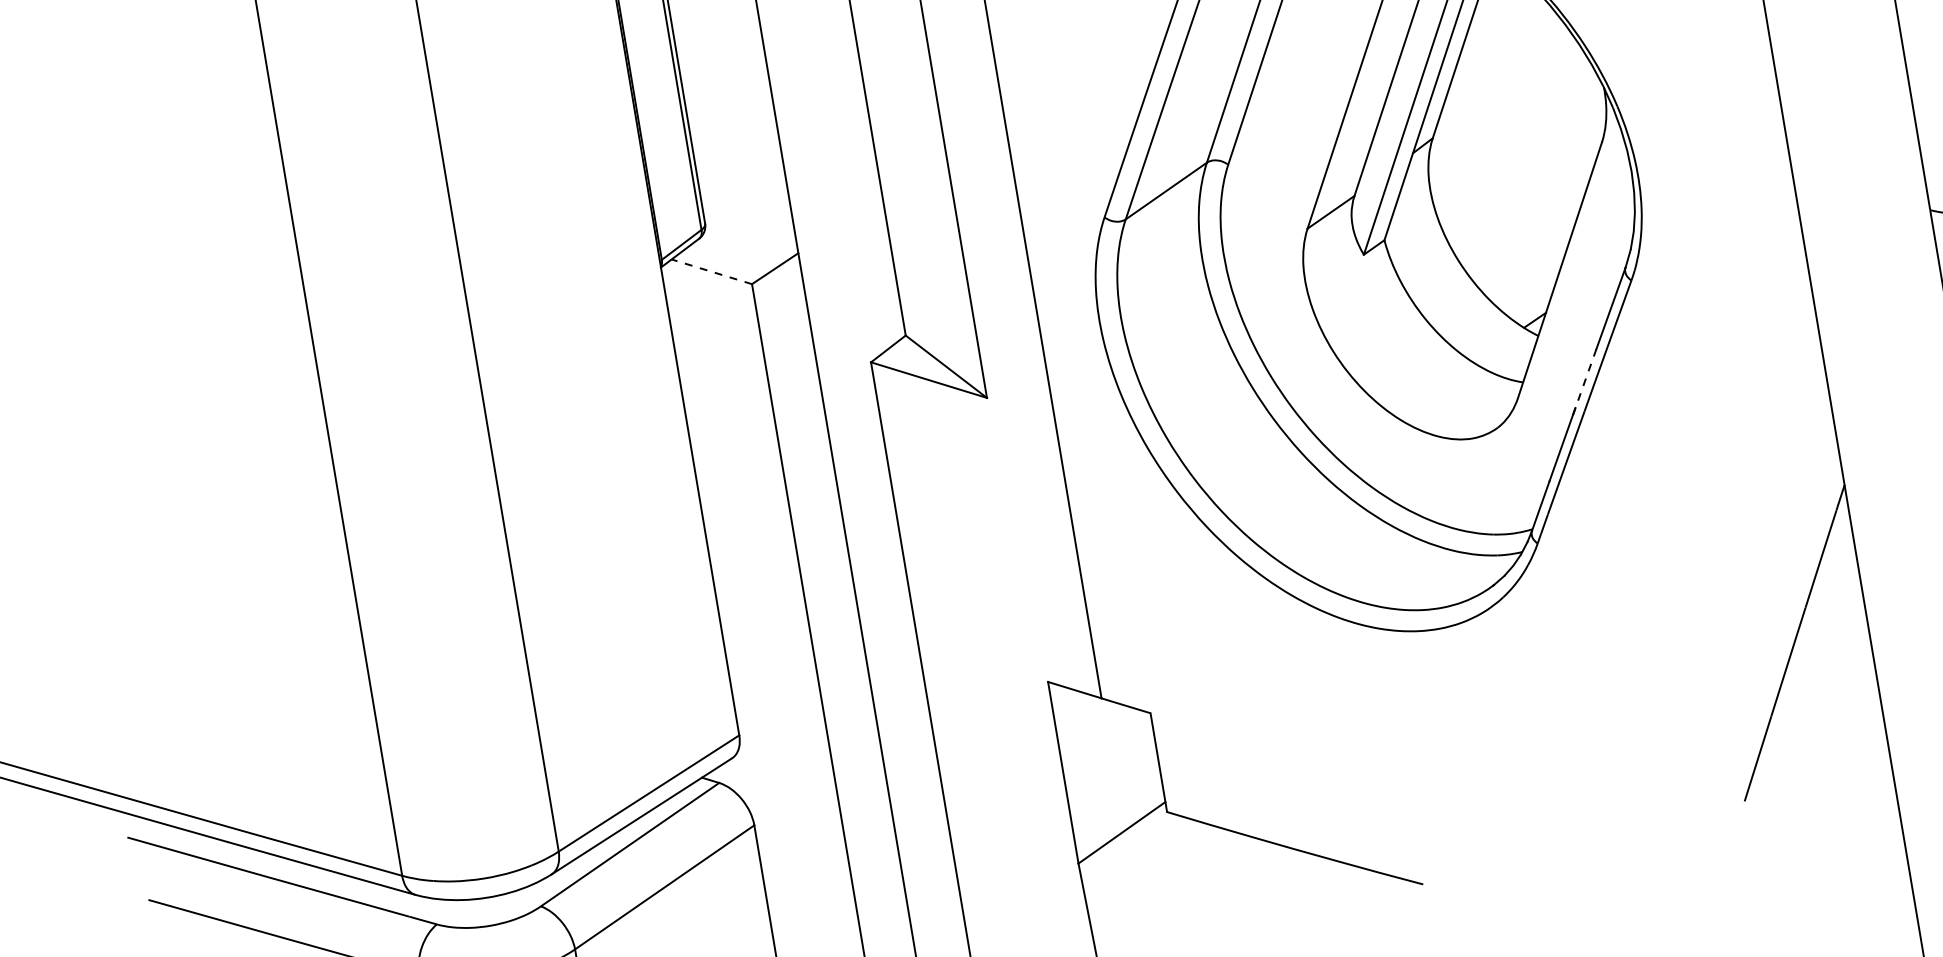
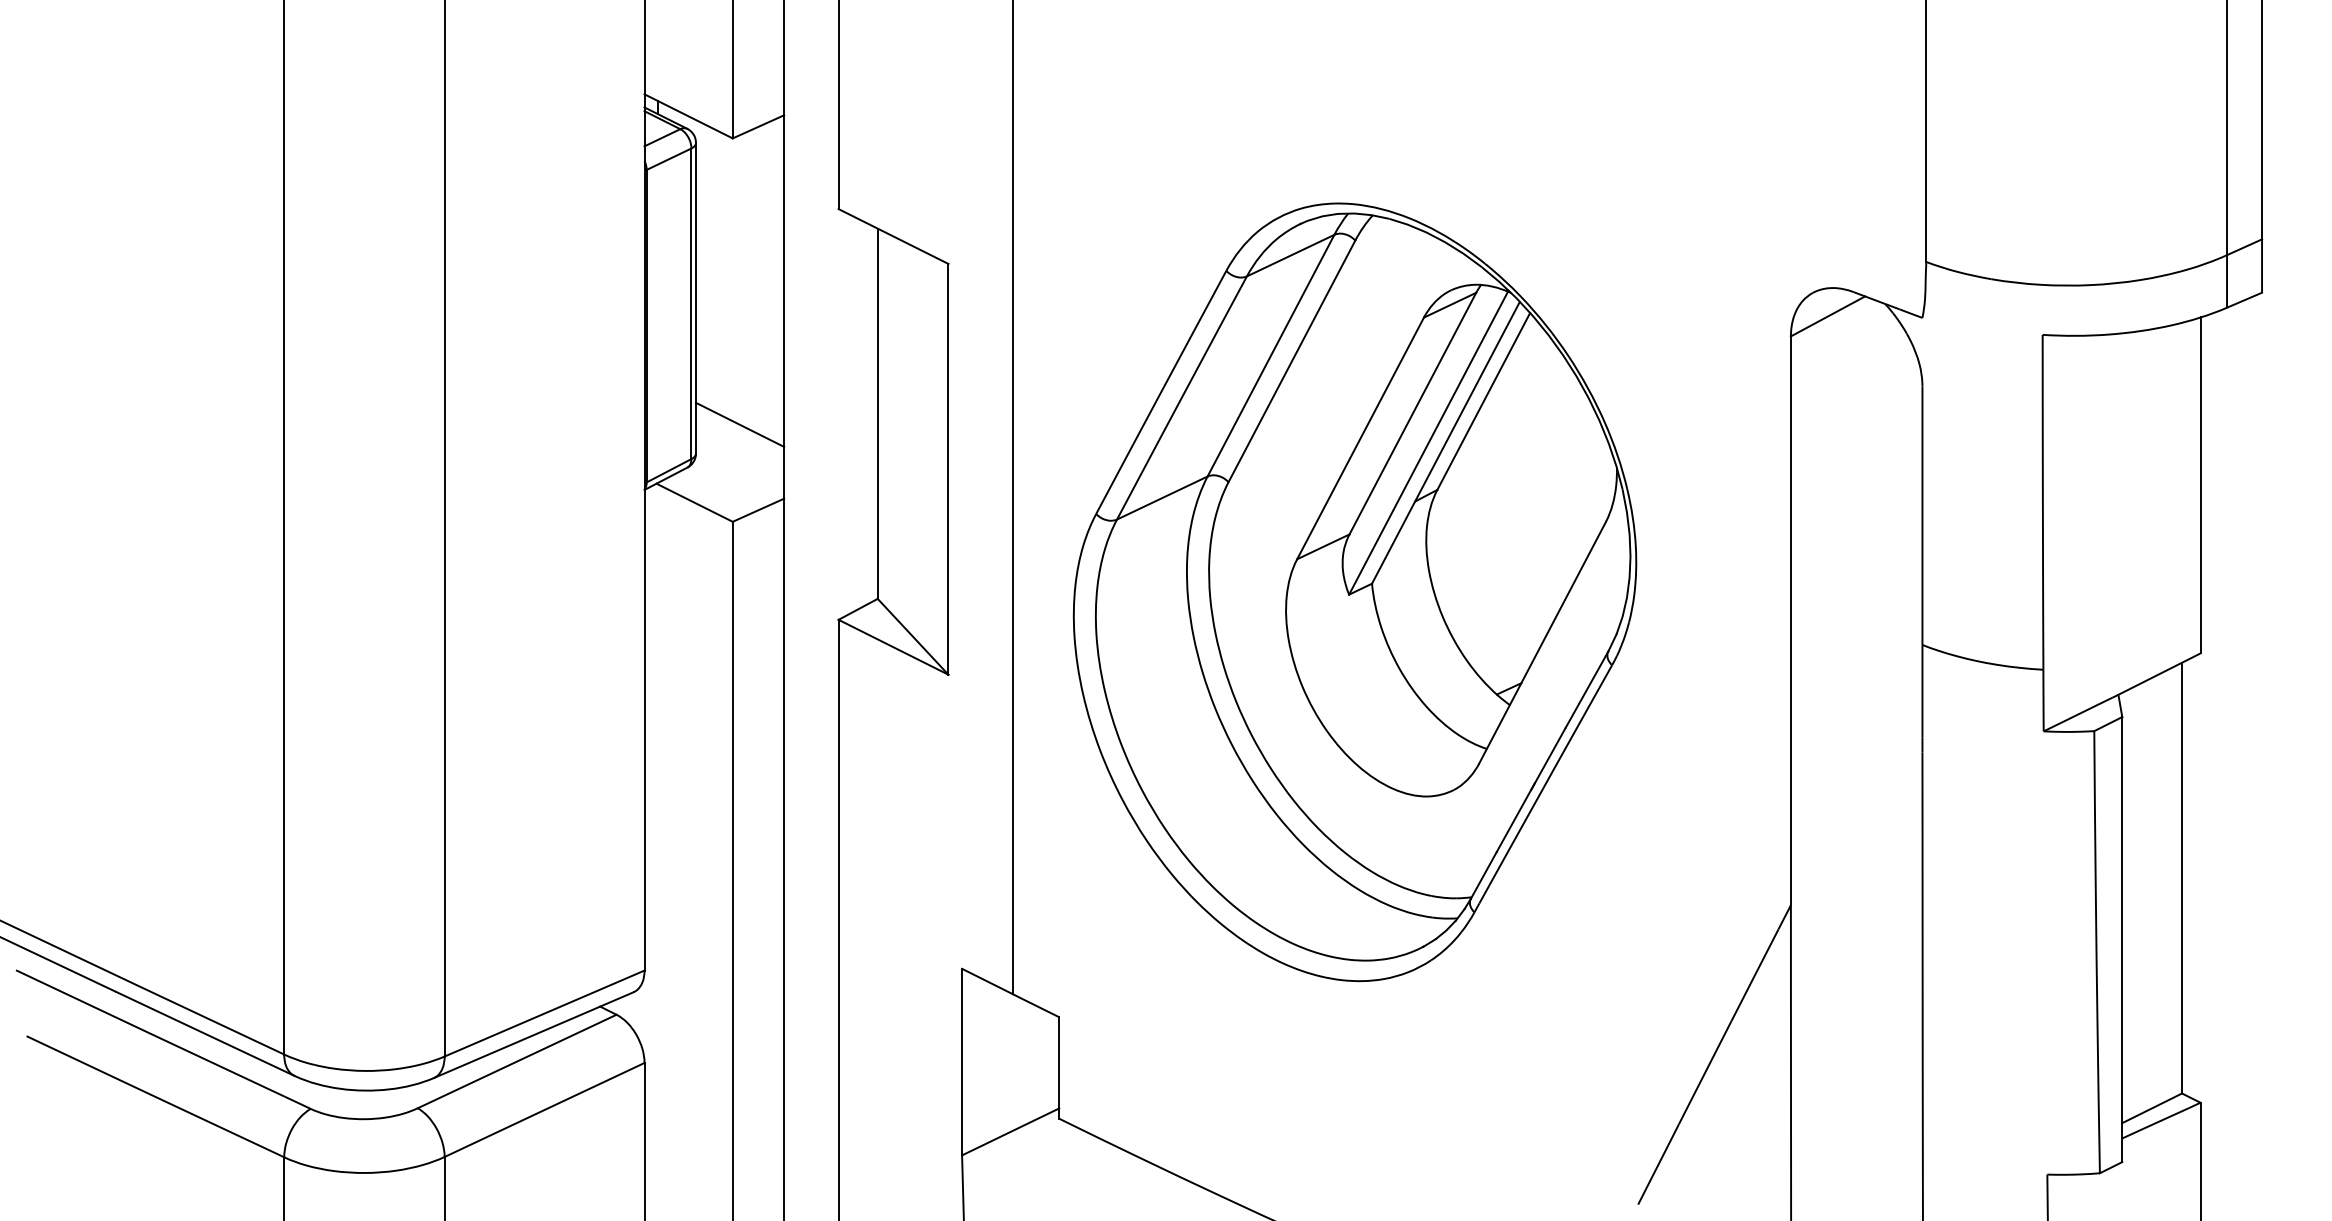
line: (743, 188) -> (740, 424), added
line: (711, 271) -> (694, 502), dashed -> solid
line: (1584, 382) -> (1548, 759), dashed -> solid

